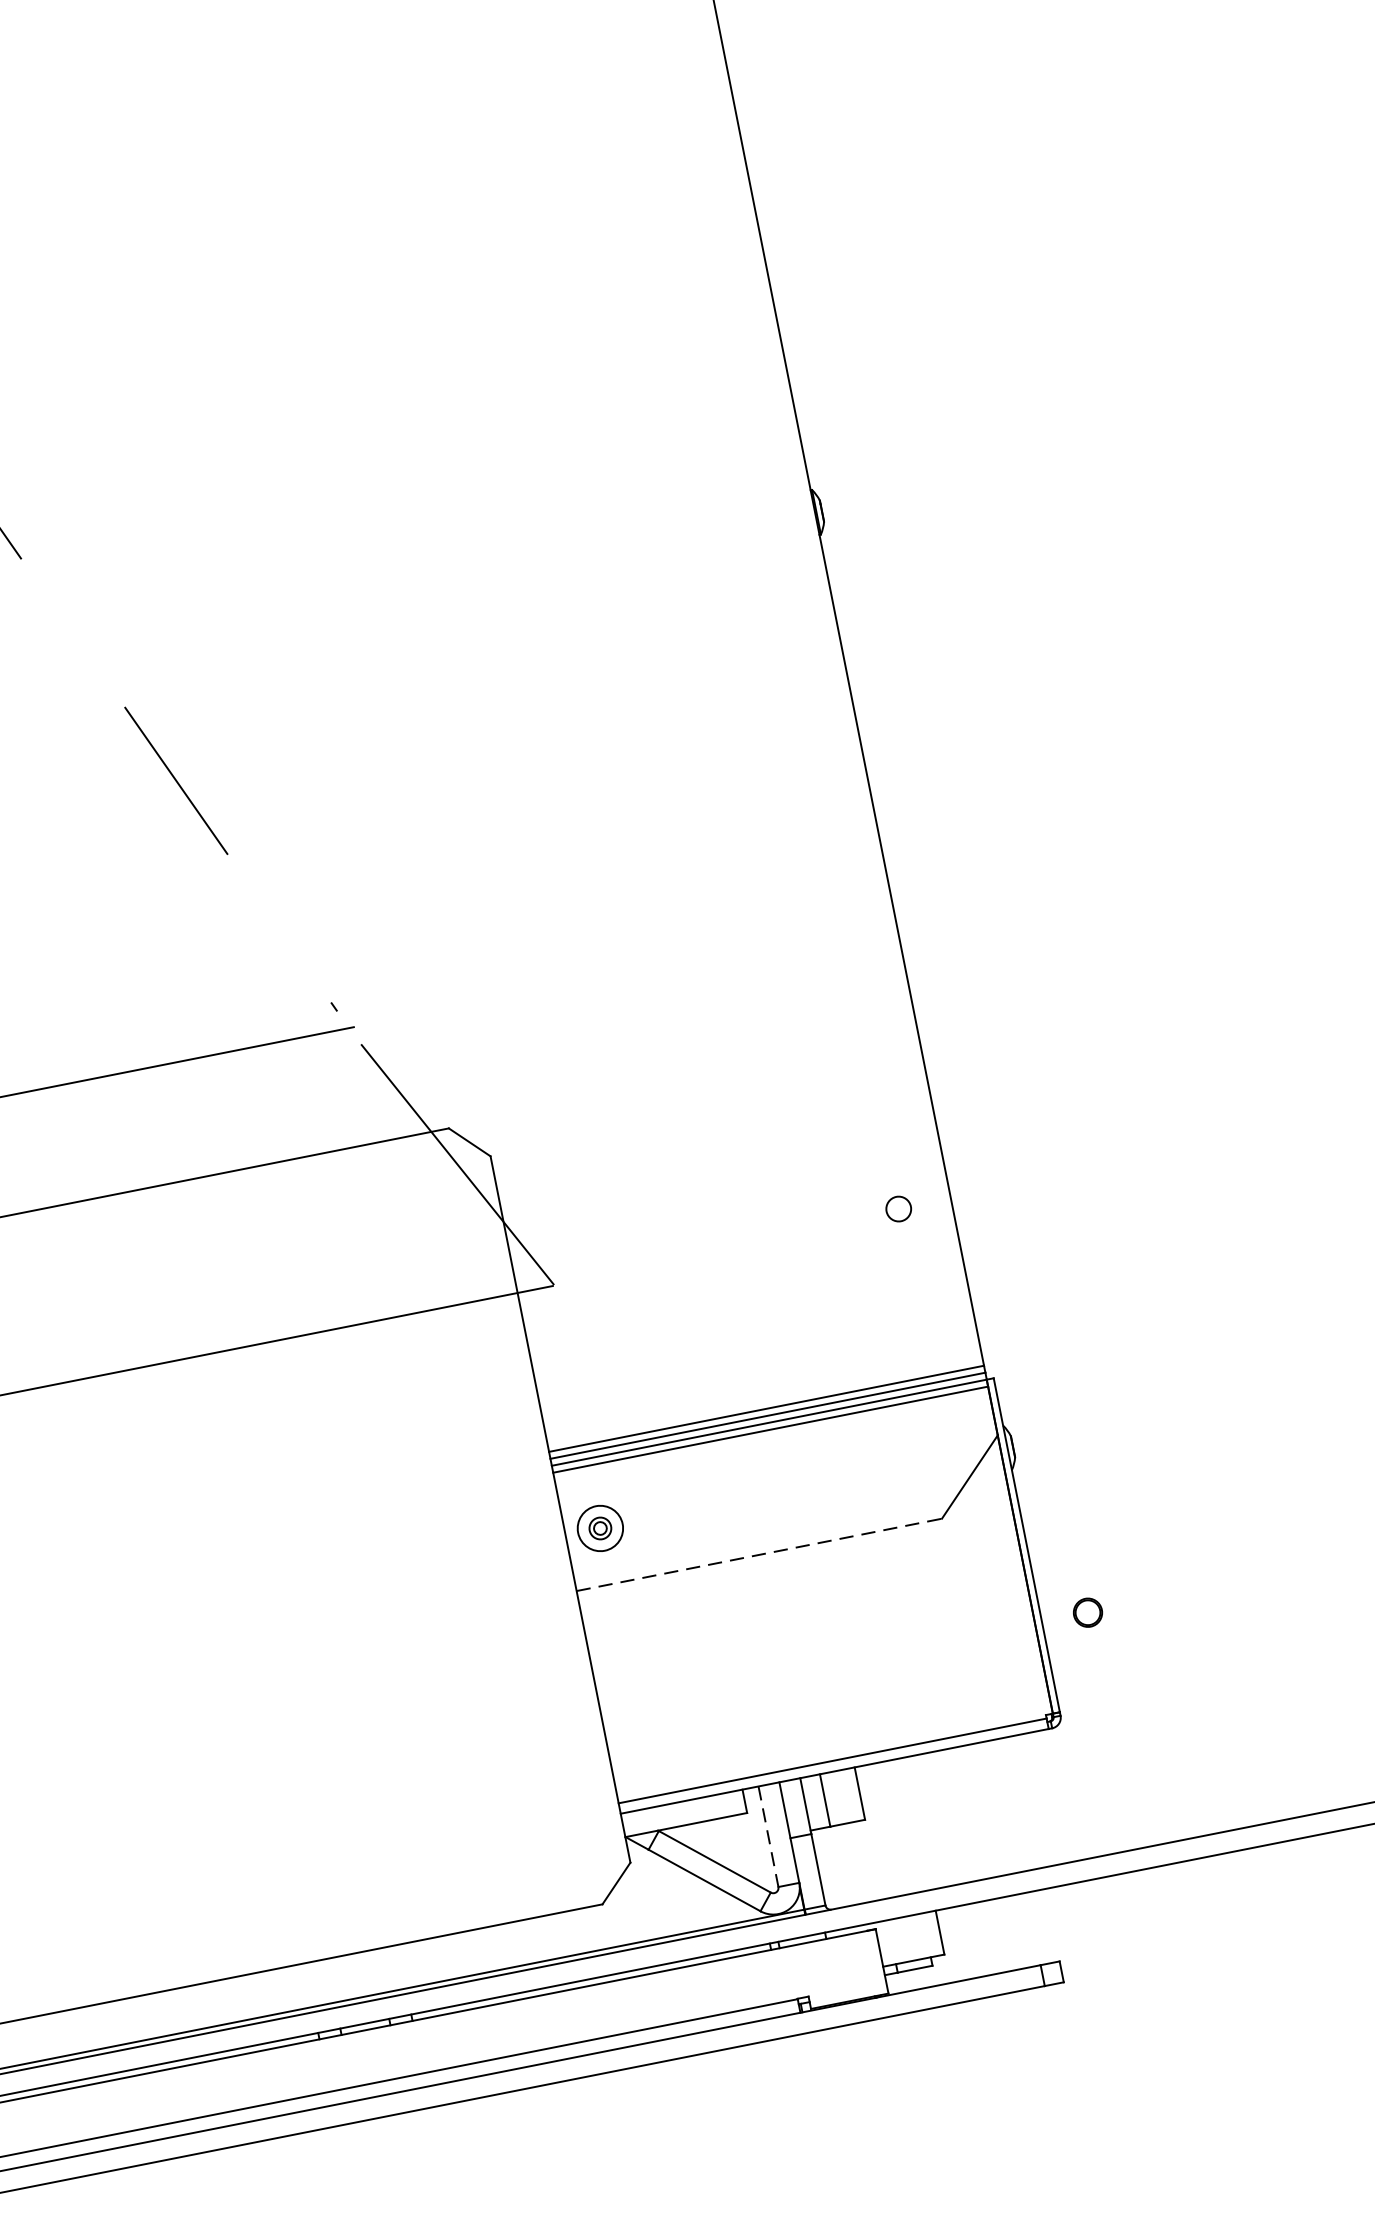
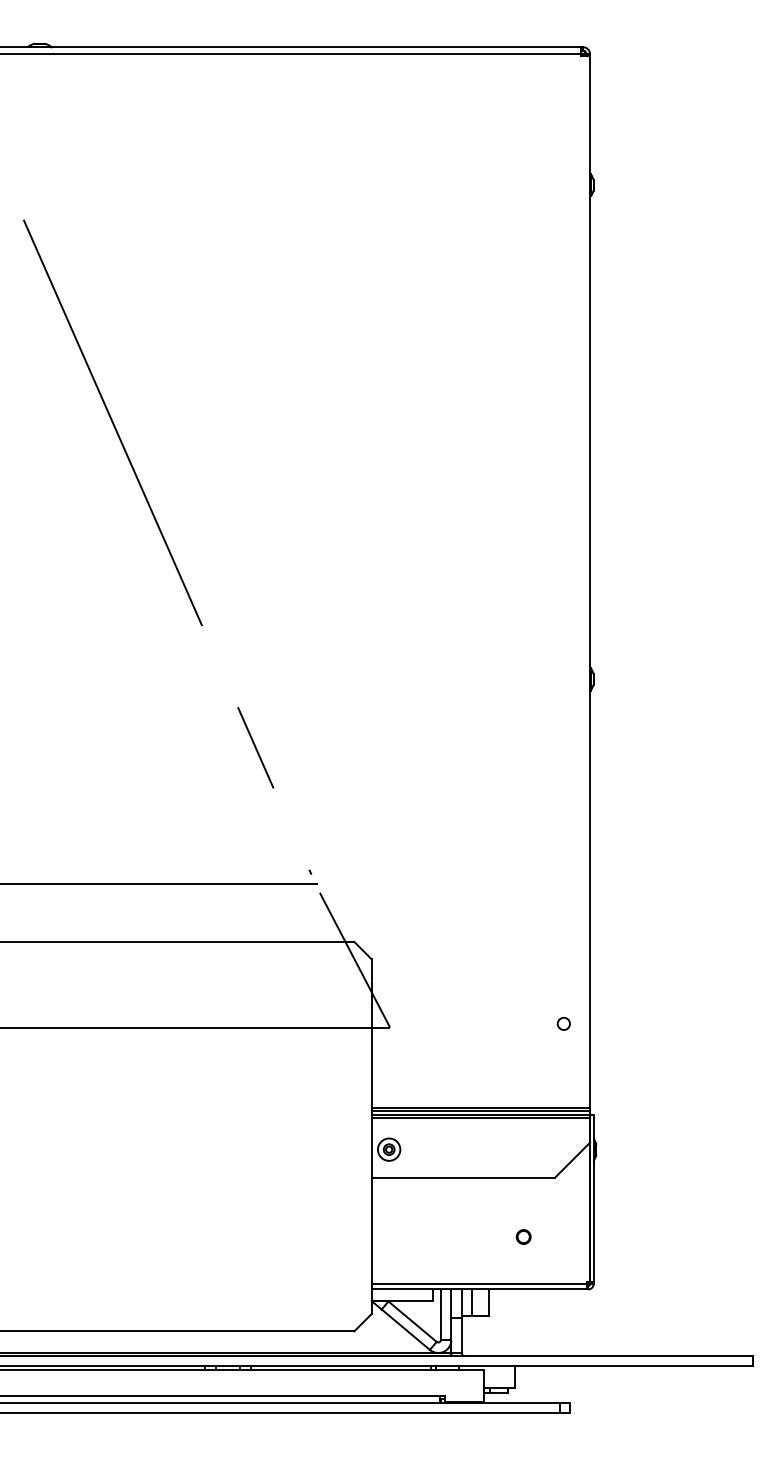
line: (759, 1554) -> (463, 1177), dashed -> solid
part: (1087, 1611) -> (523, 1236), moved
line: (768, 1838) -> (440, 1315), dashed -> solid

